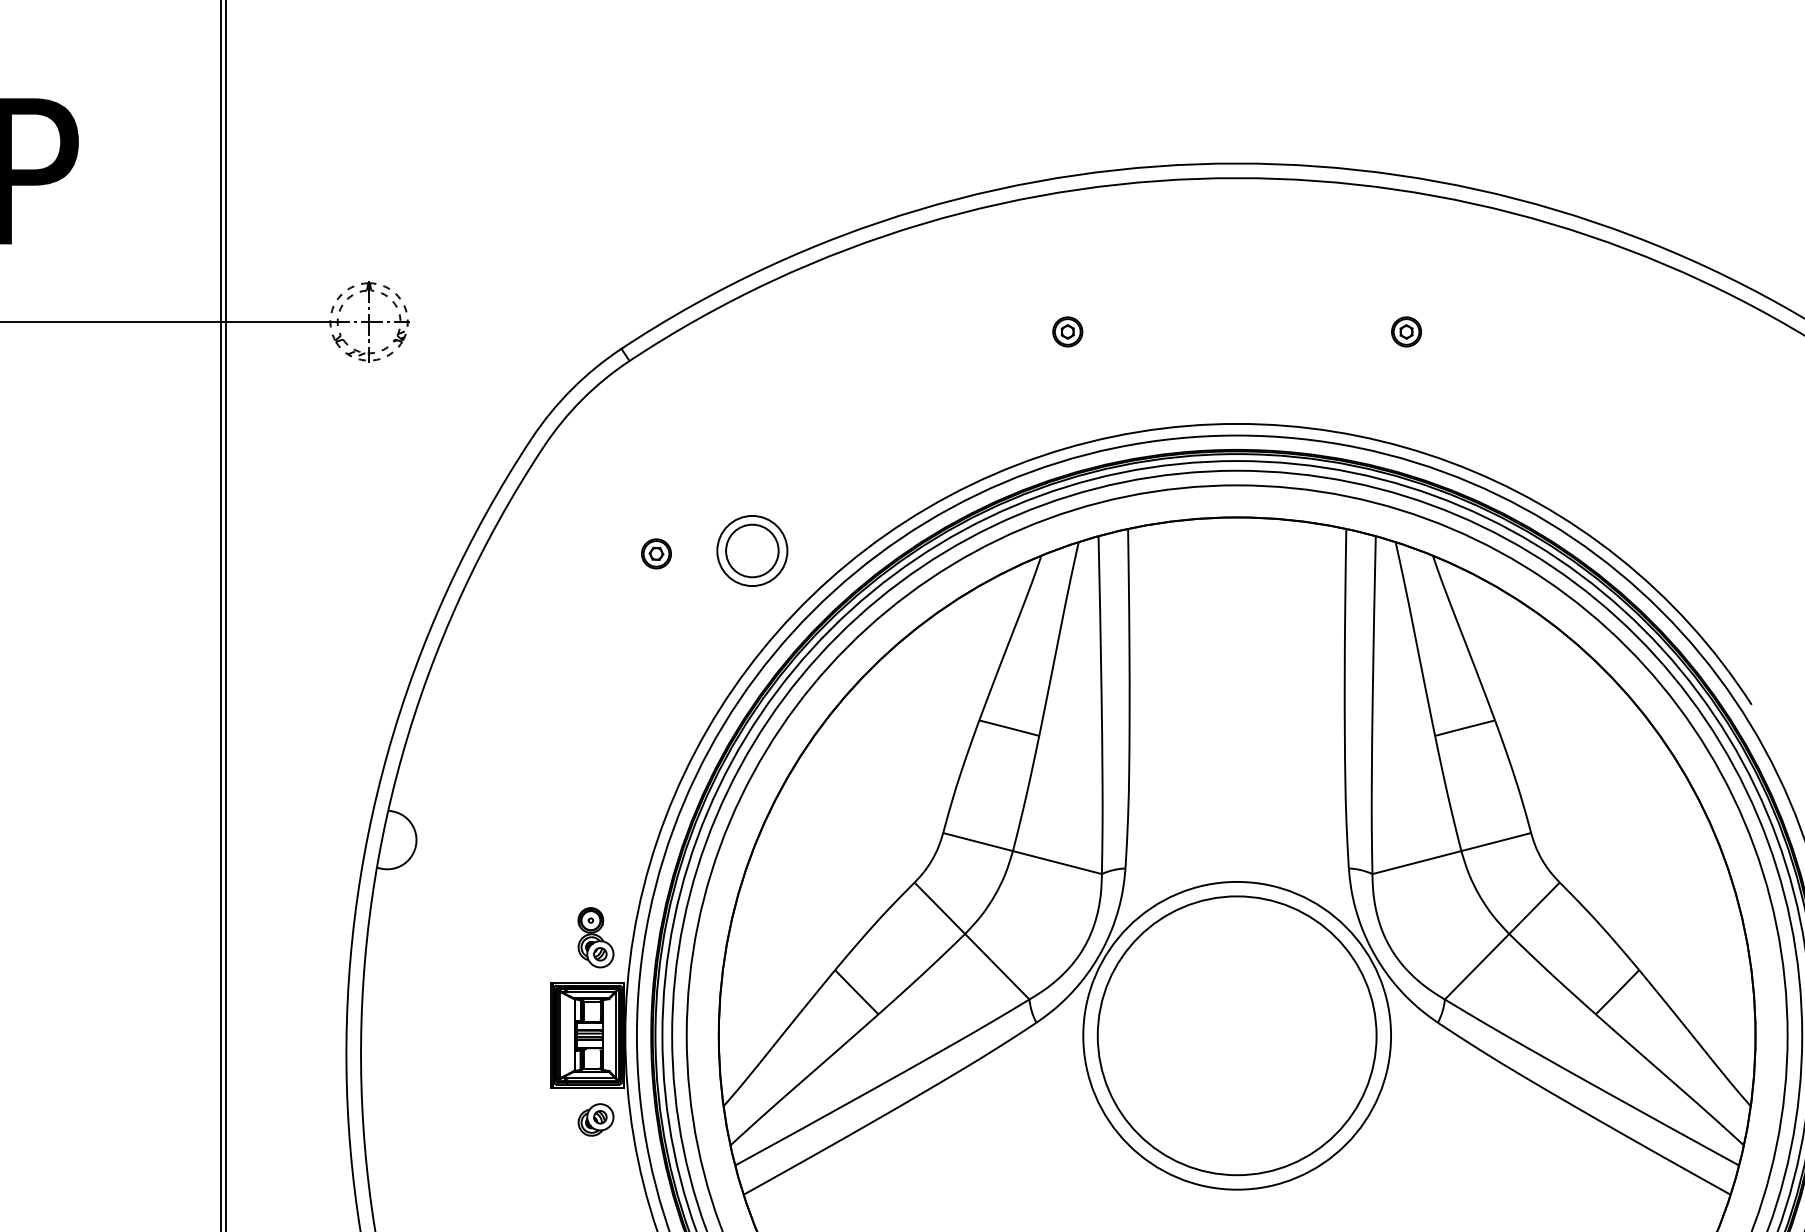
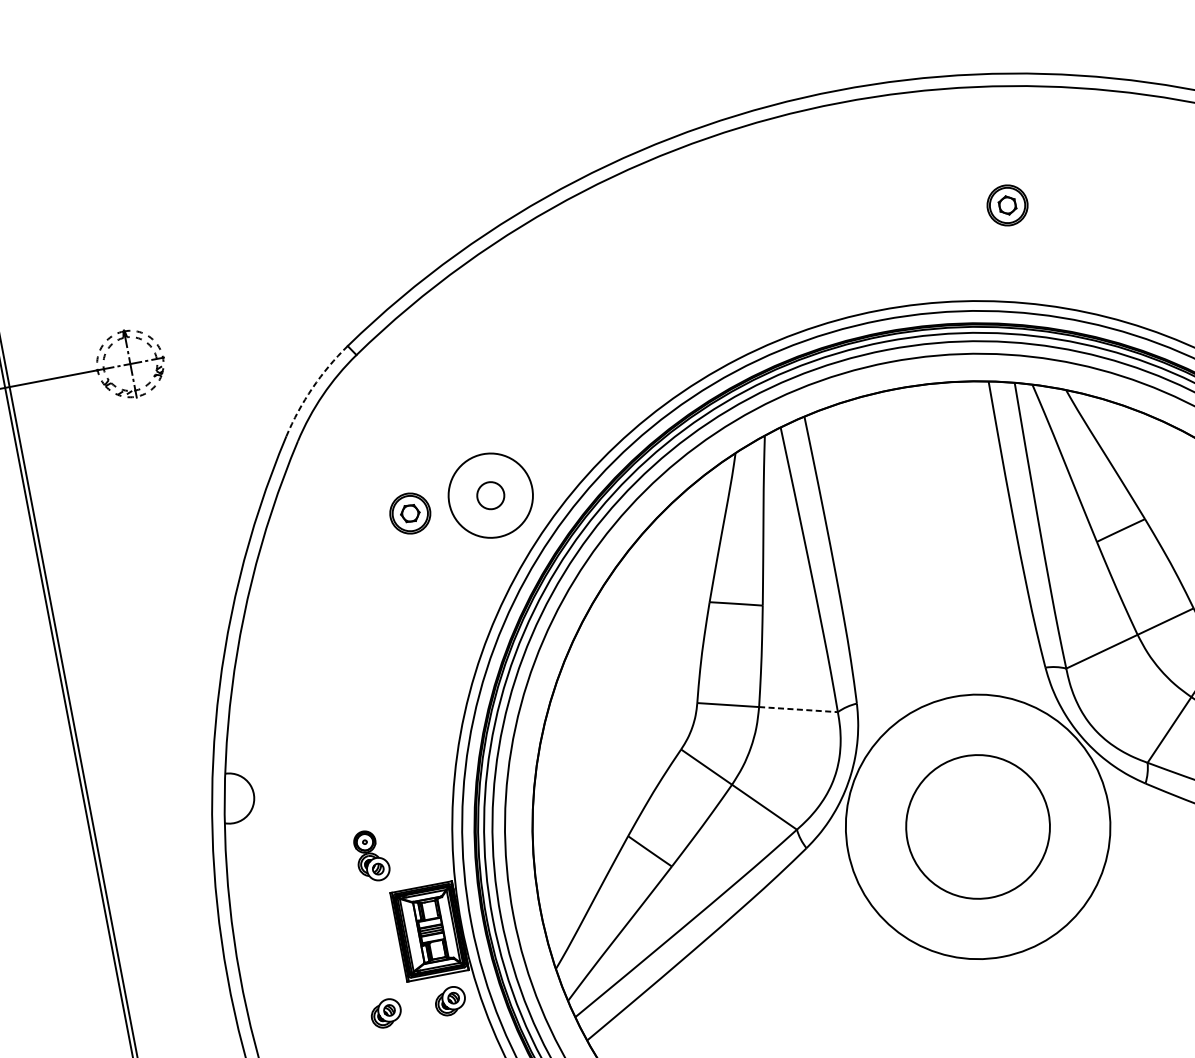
part: (1067, 331) -> (721, 259), removed
part: (1406, 331) -> (1007, 205), size x1.6
arc: (572, 389) -> (312, 388), solid -> dashed
circle: (752, 550) -> (490, 495), size x0.6
circle: (752, 550) -> (490, 495), size x1.4
part: (656, 553) -> (410, 513), size x1.6
line: (1057, 862) -> (798, 709), solid -> dashed
part: (595, 937) -> (371, 855), moved
circle: (1236, 1035) -> (977, 826), size x0.6
part: (519, 1119) -> (385, 1013), added

